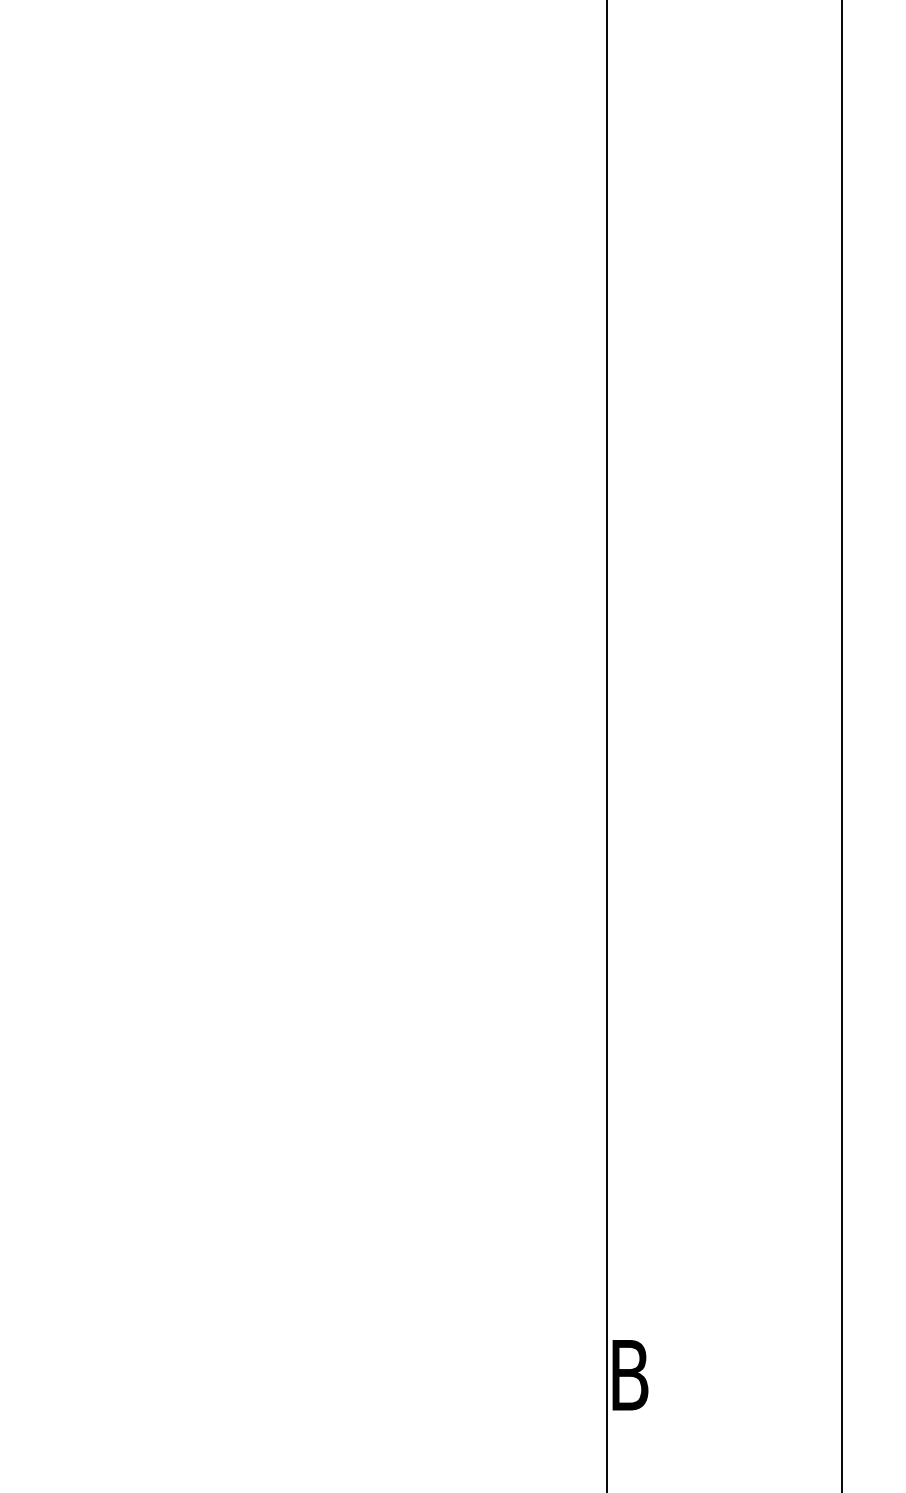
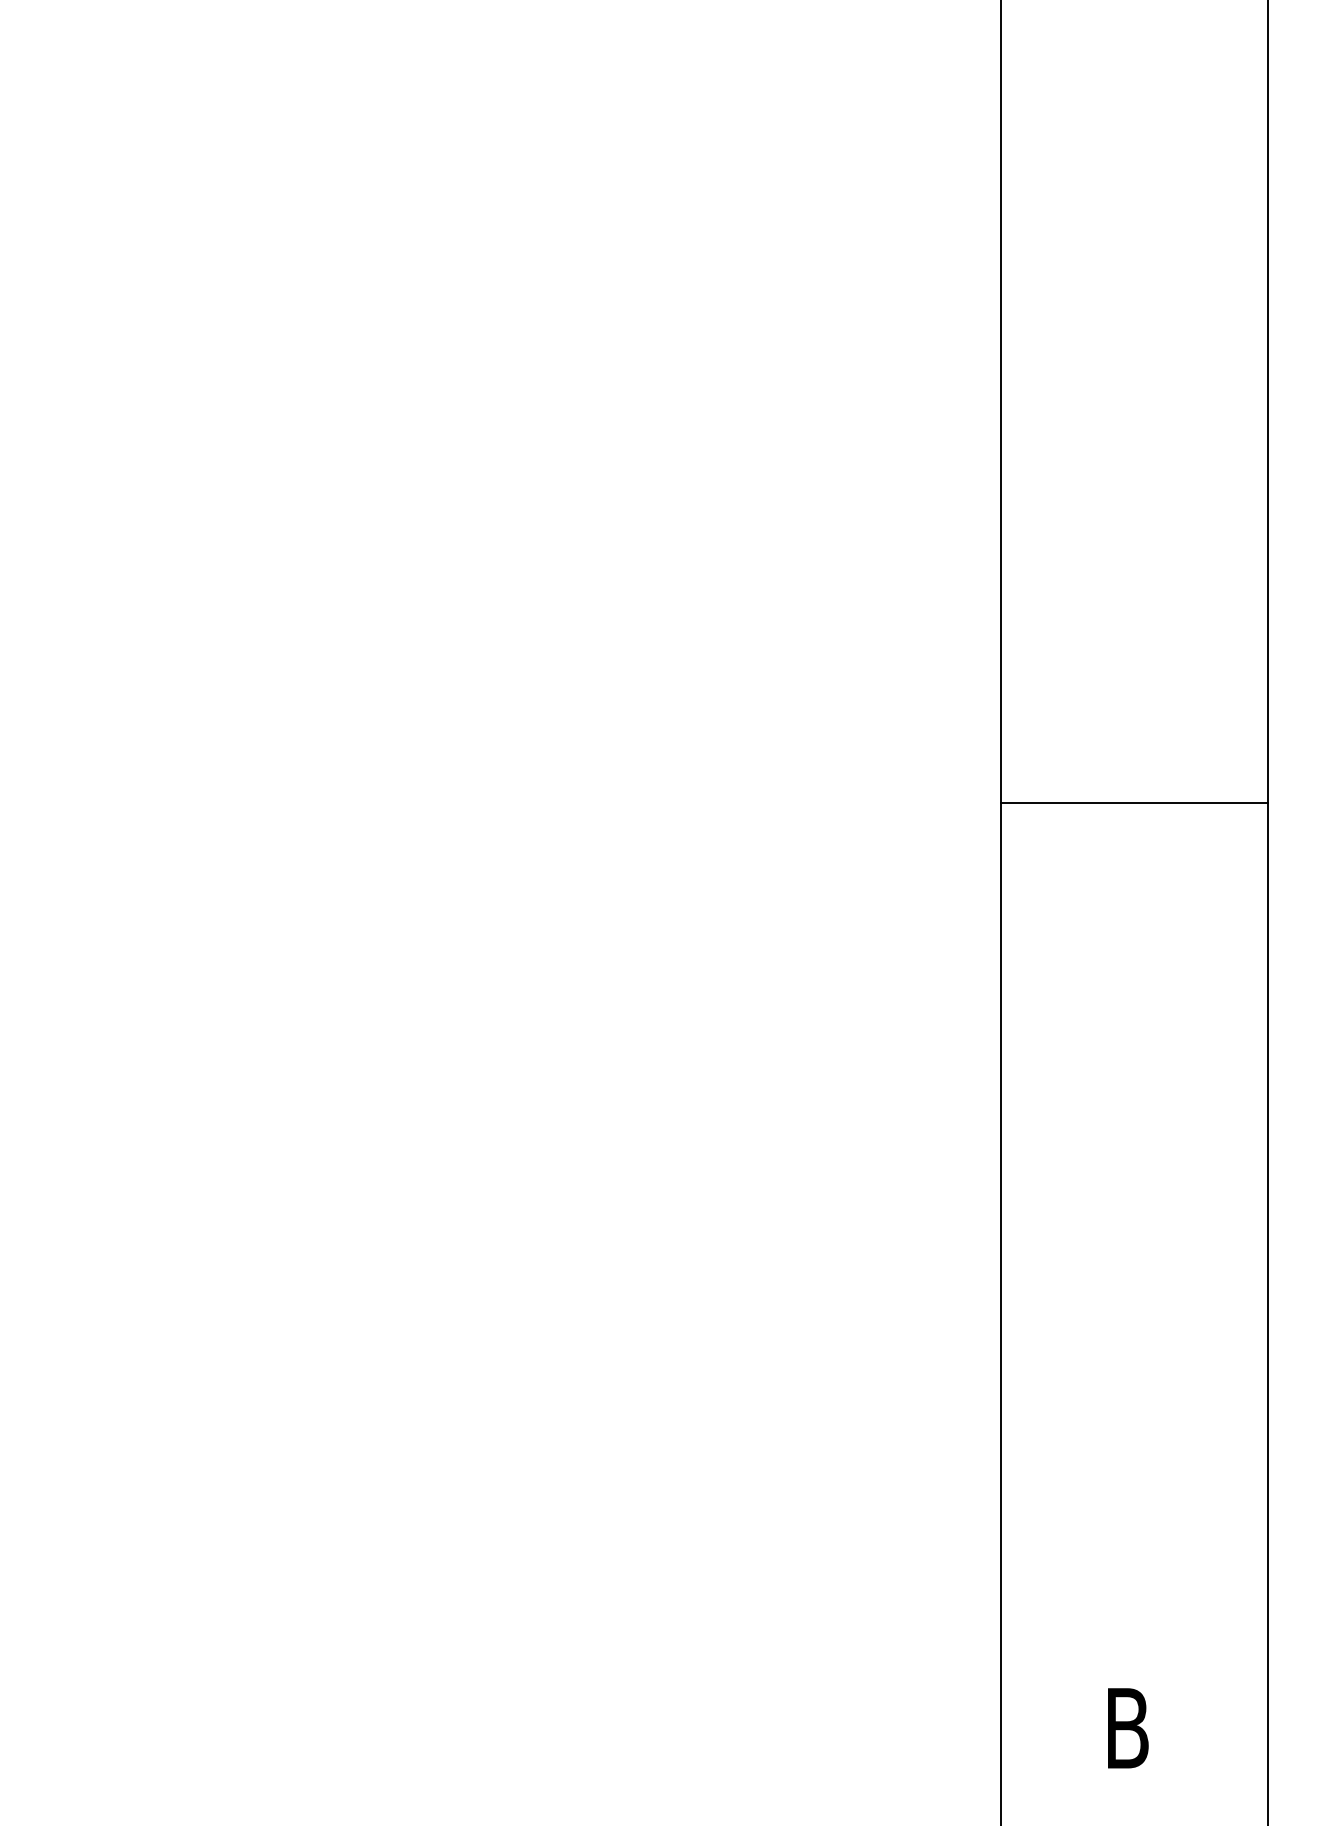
line: (724, 571) -> (1134, 802), added
text: (630, 1375) -> (1128, 1728), moved

